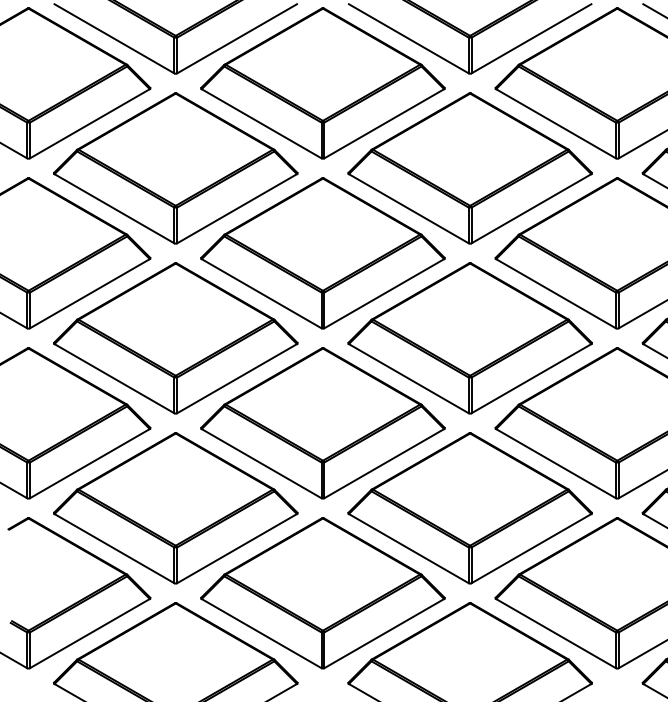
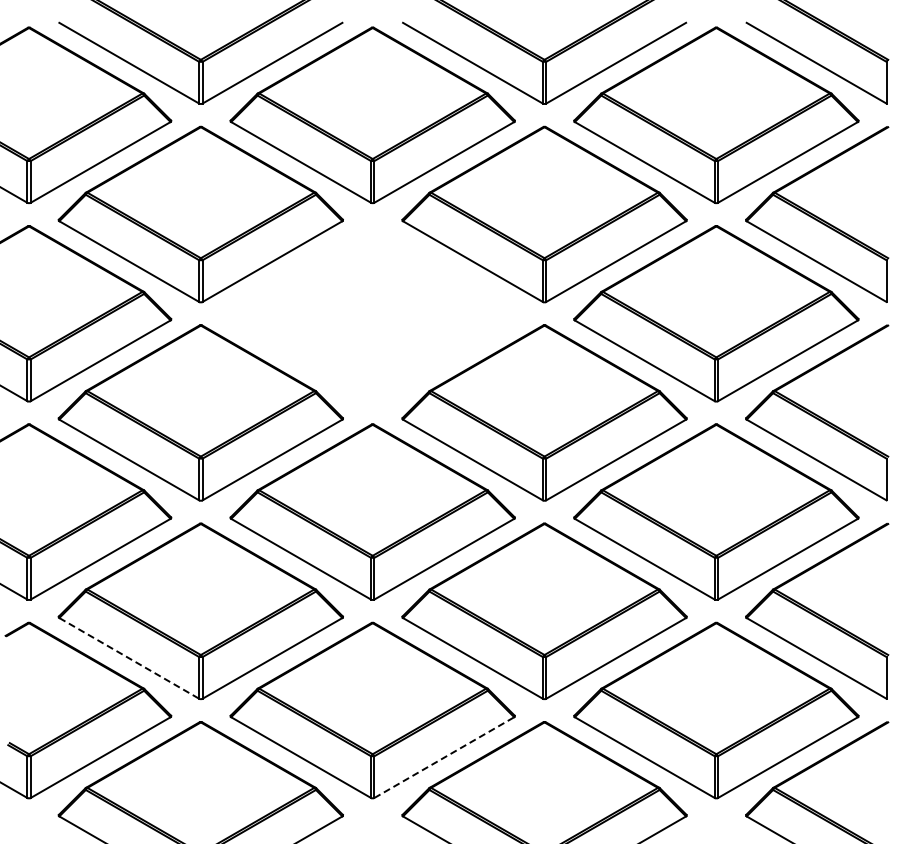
part: (322, 253) -> (372, 313), removed
line: (114, 548) -> (129, 658), solid -> dashed
line: (384, 633) -> (444, 757), solid -> dashed

